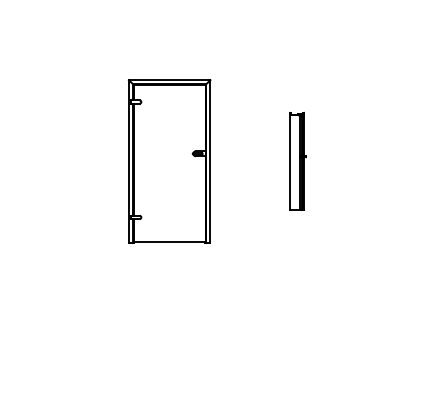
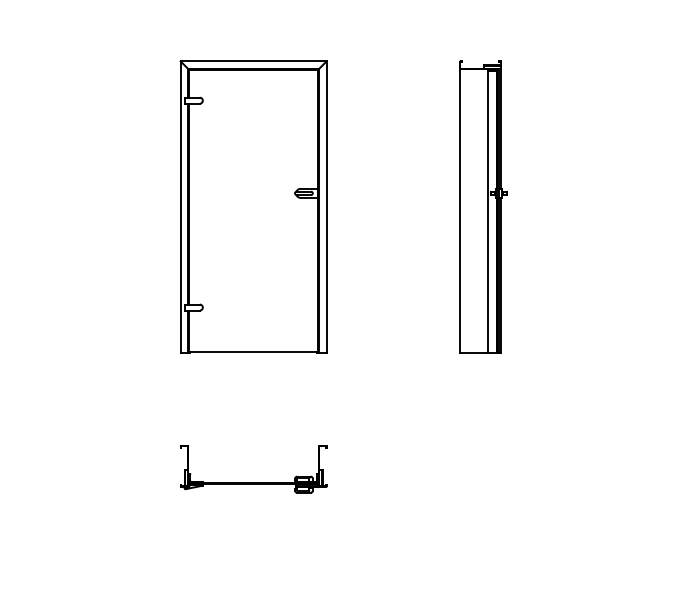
part: (297, 161) -> (482, 207), size x1.67
part: (169, 314) -> (253, 481), added

